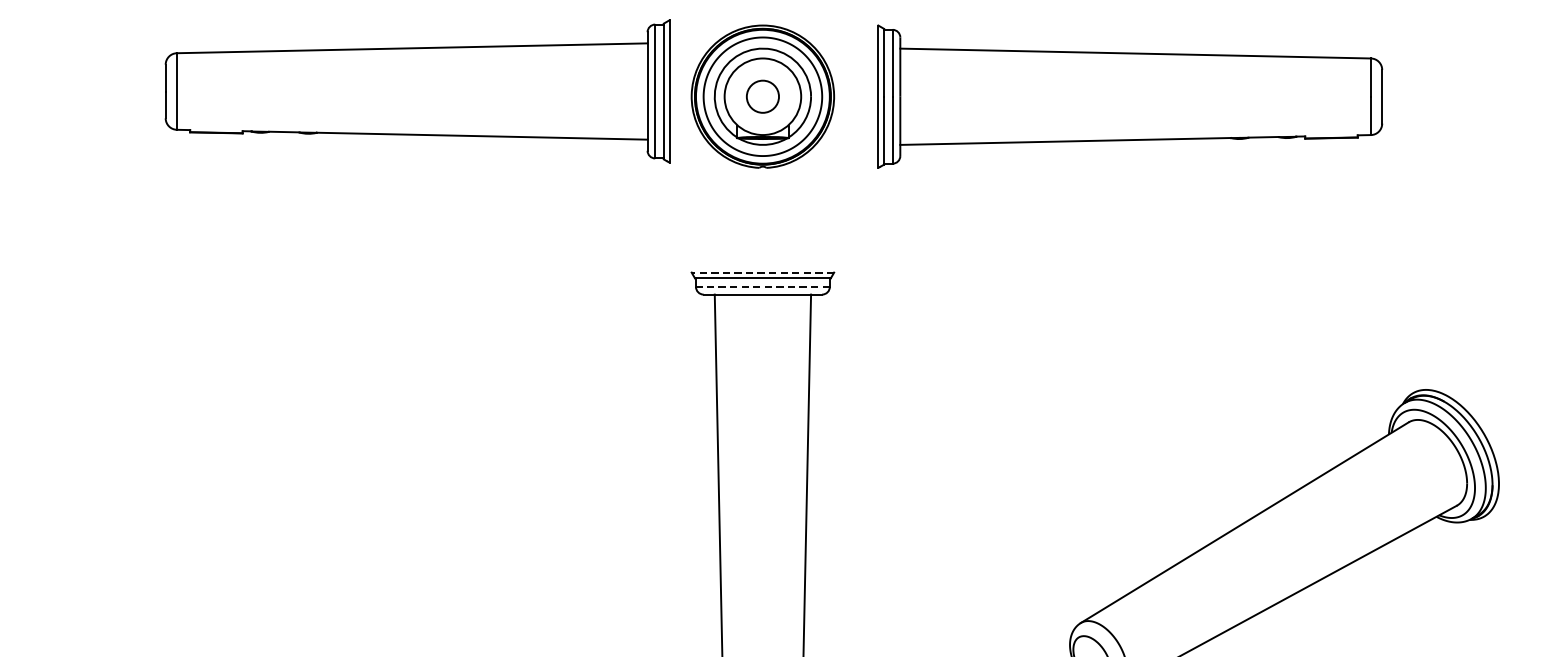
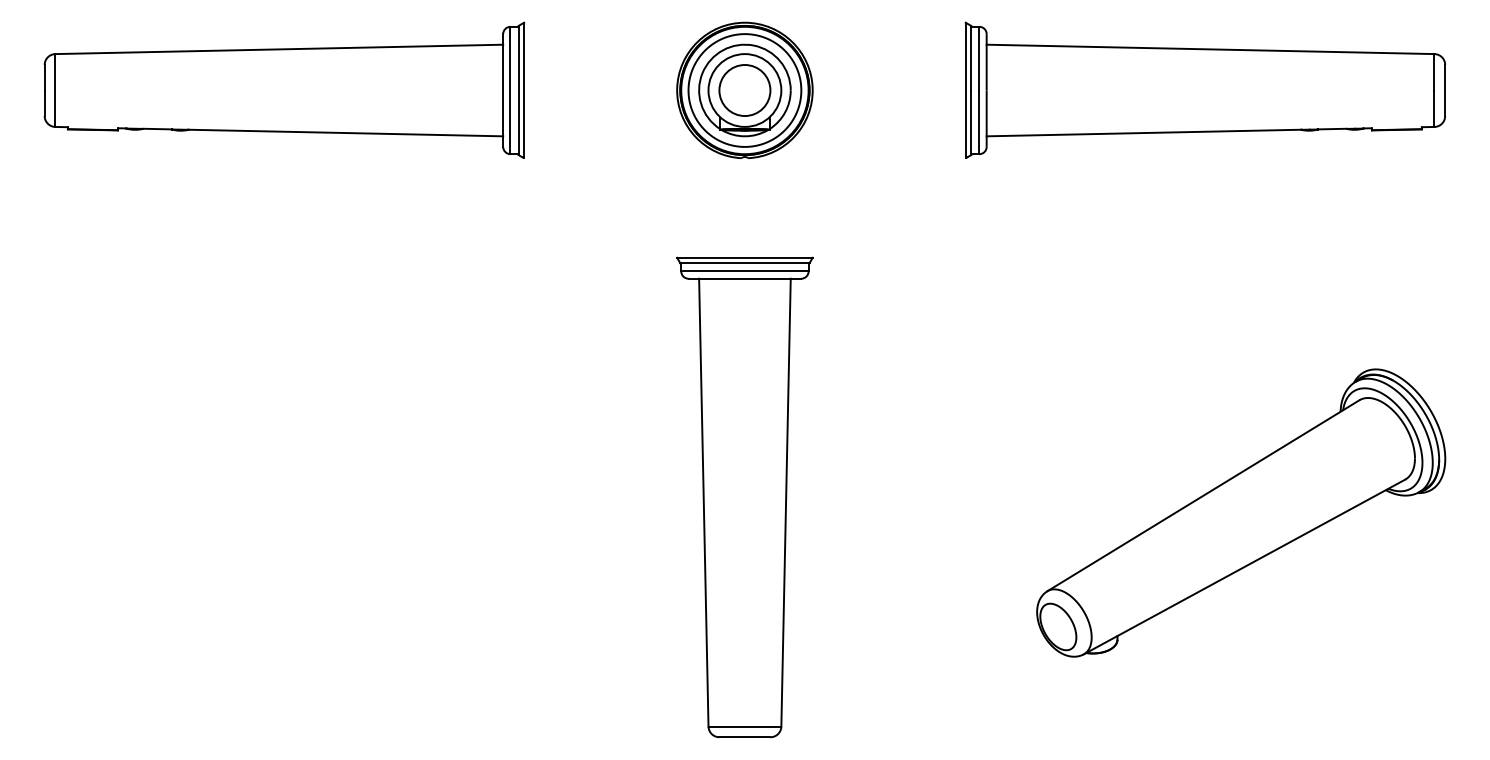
part: (417, 90) -> (284, 89), moved
part: (1130, 95) -> (1205, 89), moved
circle: (762, 96) -> (744, 90), size x1.67
line: (762, 272) -> (744, 257), dashed -> solid
line: (762, 286) -> (744, 271), dashed -> solid

